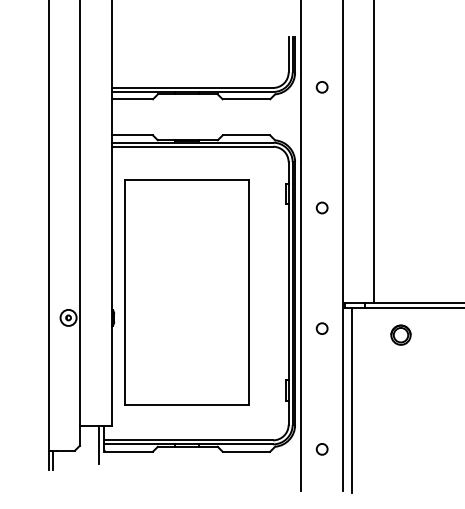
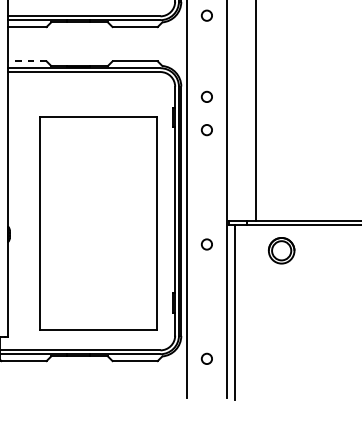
line: (132, 135) -> (27, 61), solid -> dashed
circle: (321, 172) -> (206, 96), added
part: (186, 292) -> (98, 223), moved
part: (400, 334) -> (281, 250), size x1.4

